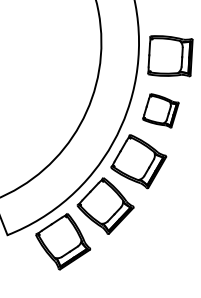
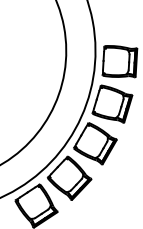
part: (160, 110) -> (112, 103), size x1.43

